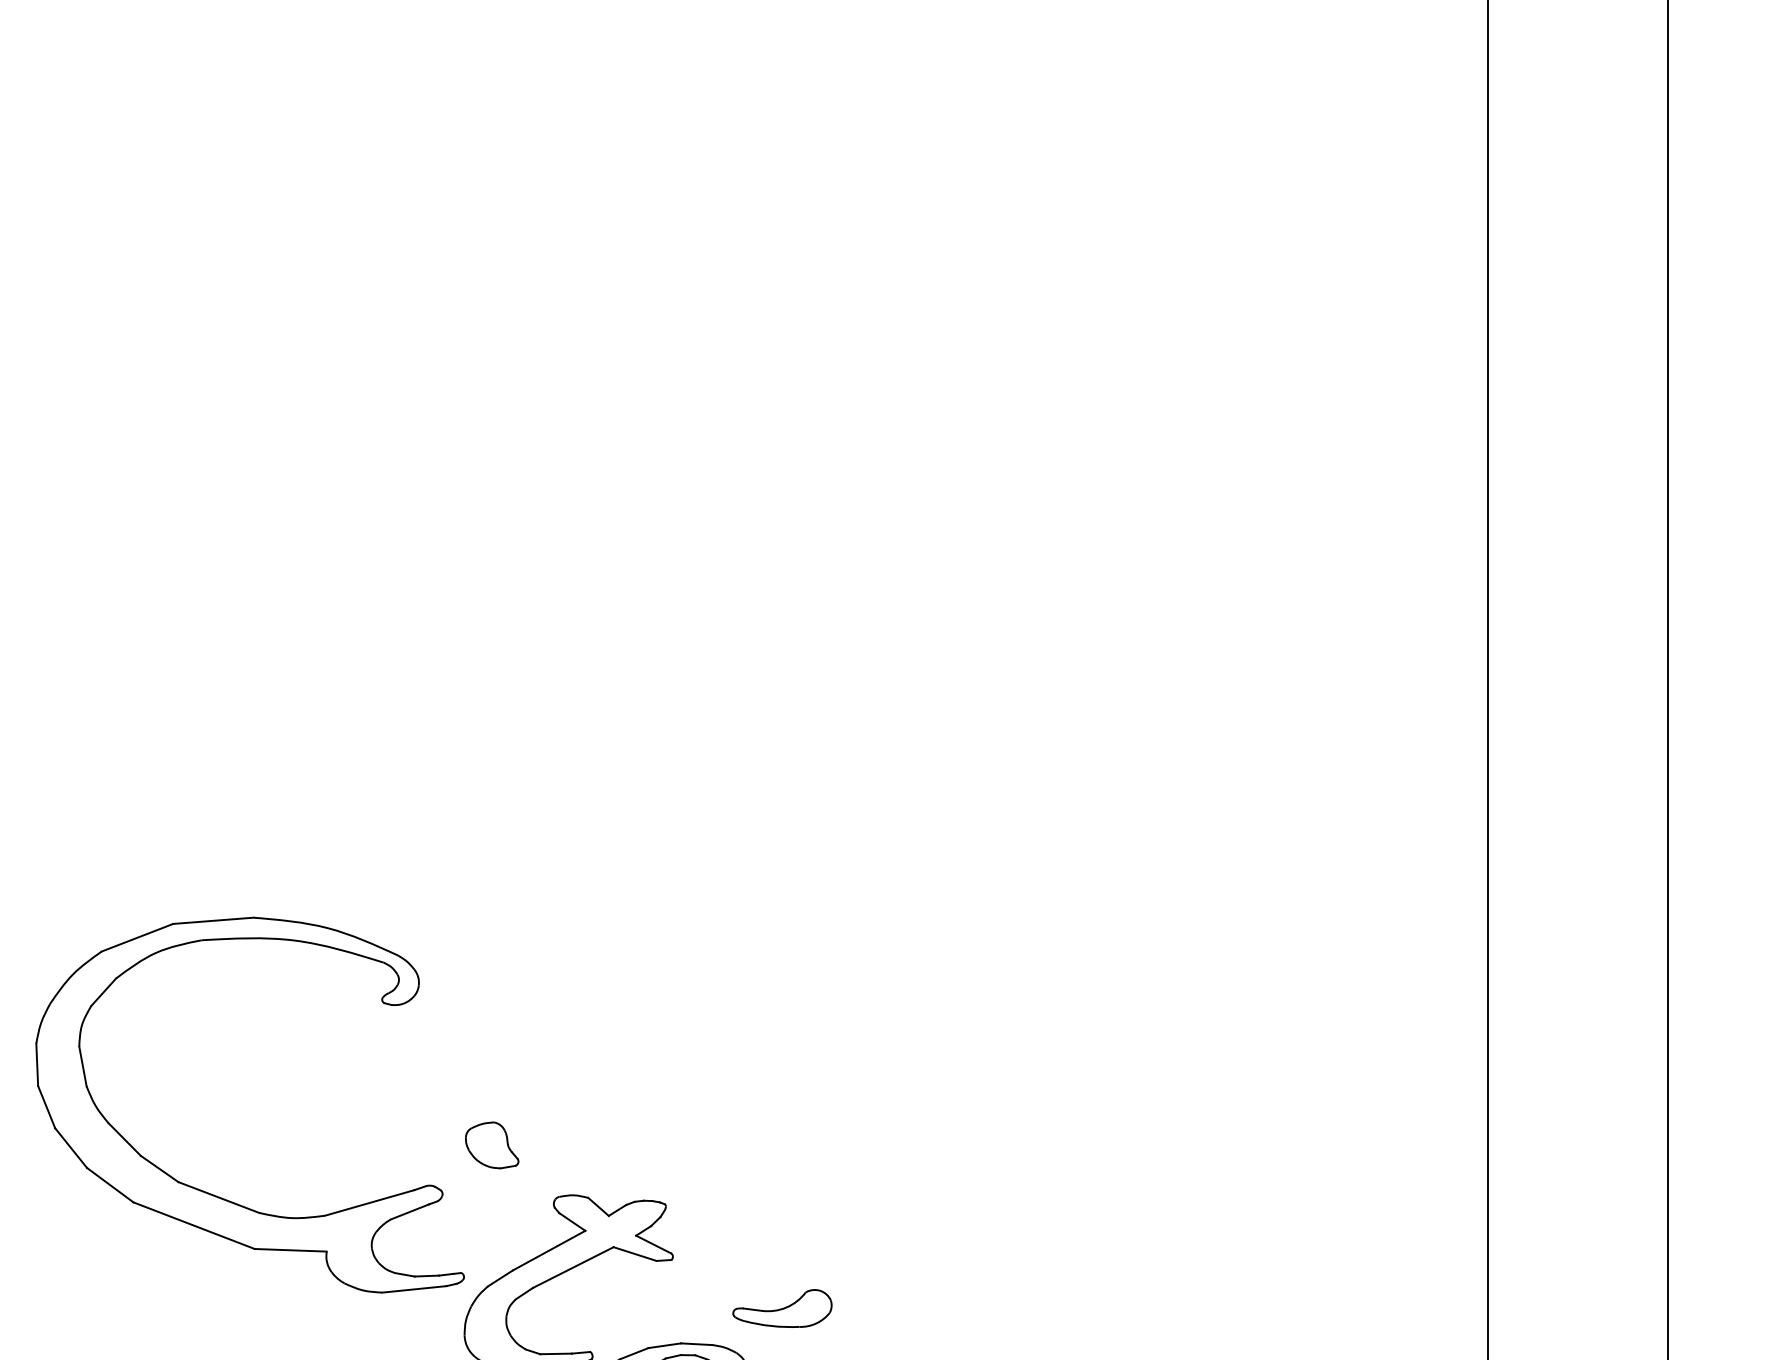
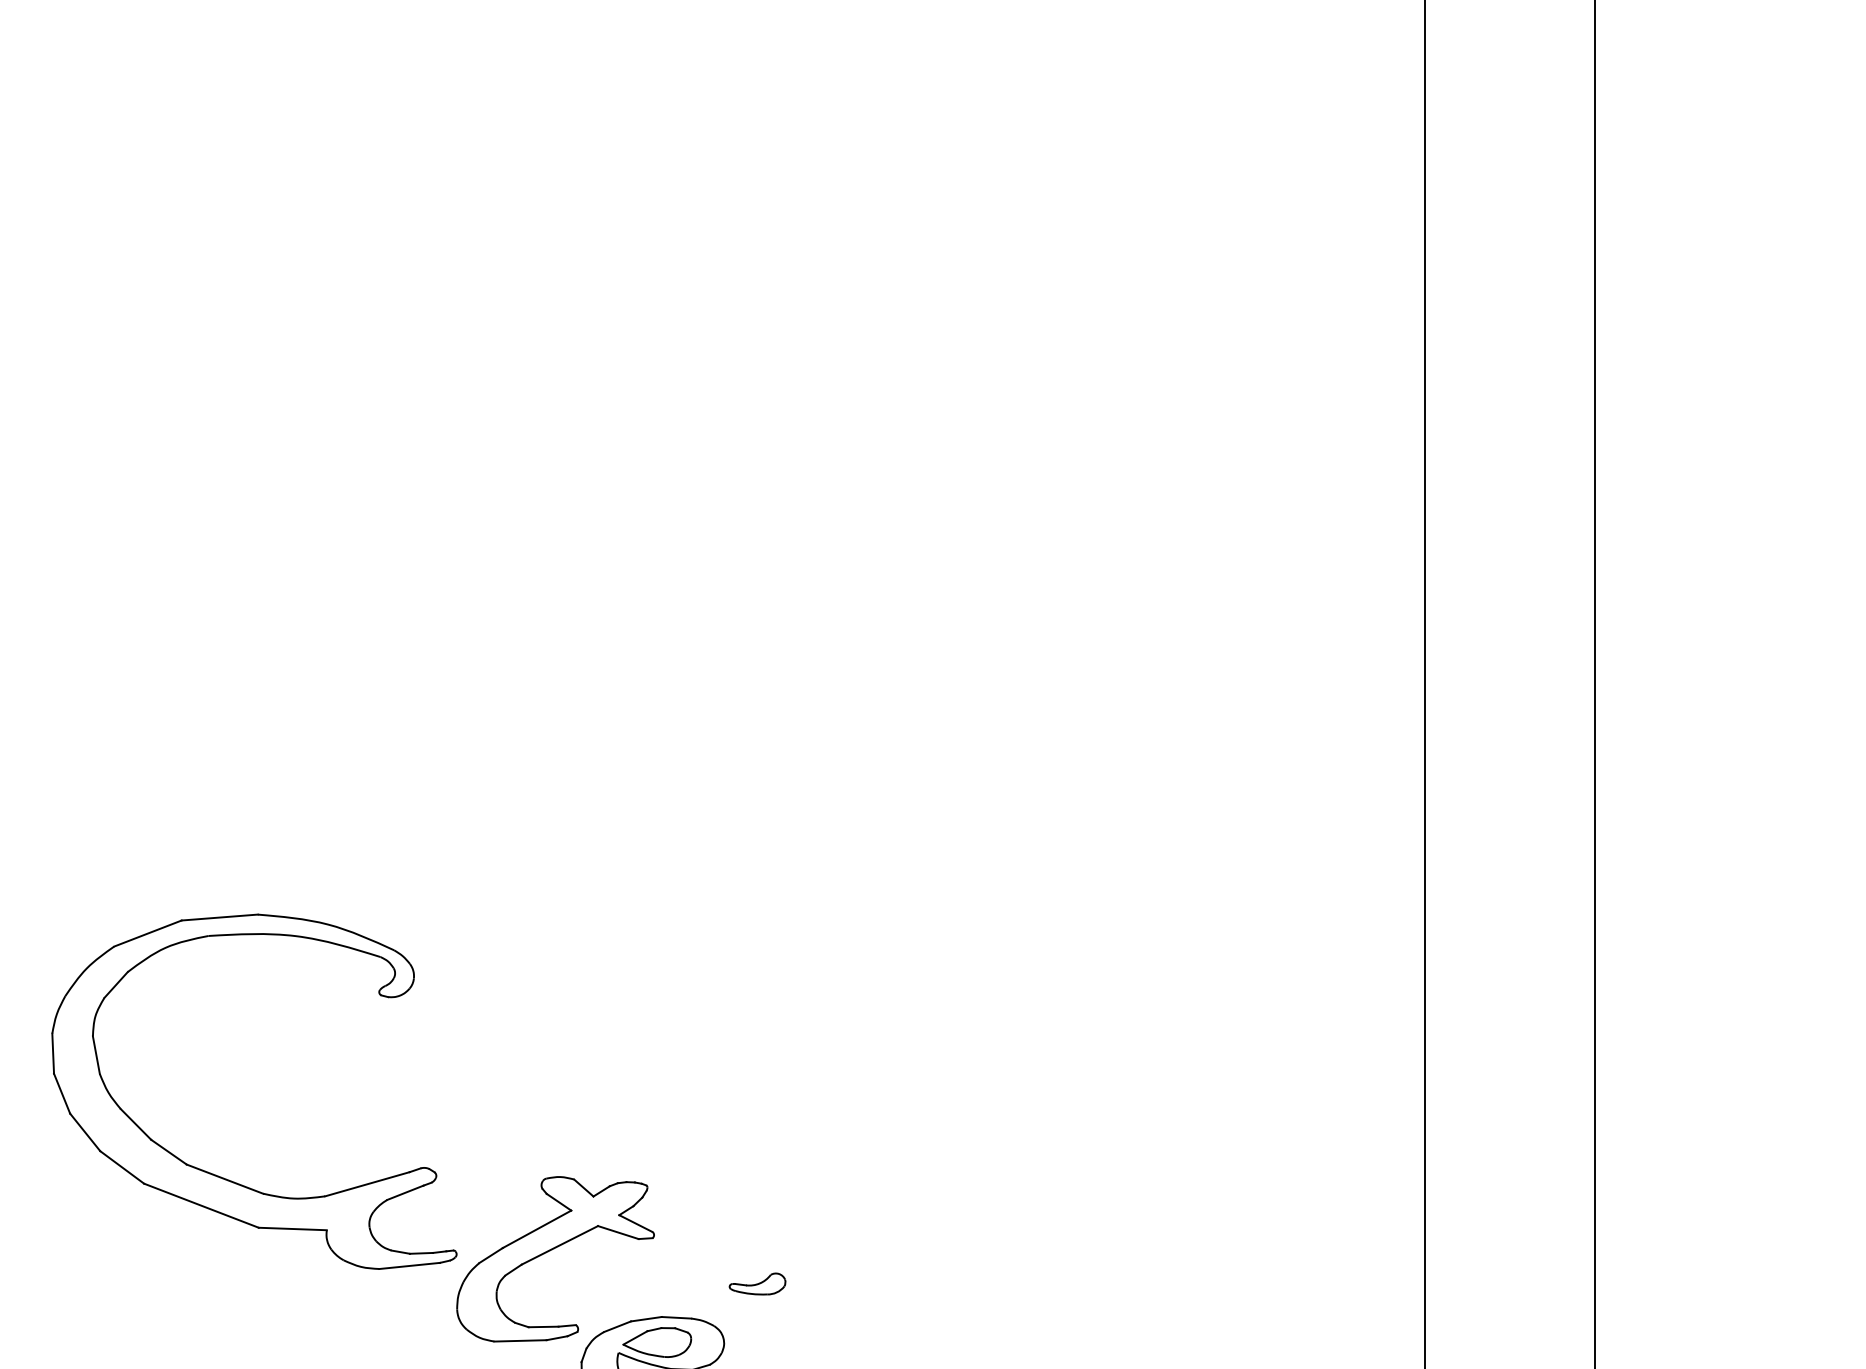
part: (491, 1145) -> (482, 1129), removed
part: (782, 1307) -> (757, 1283), size x0.6

